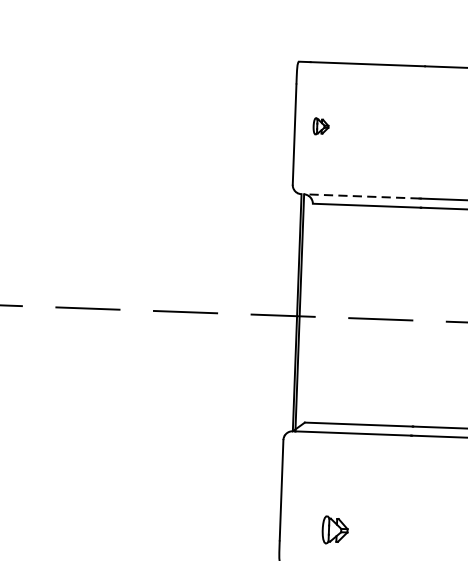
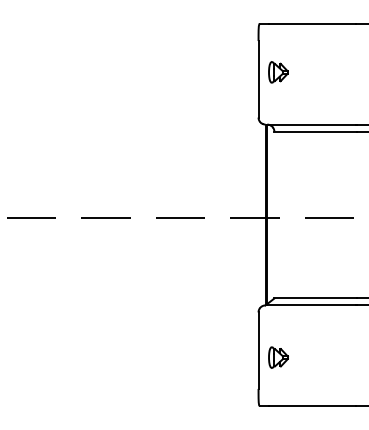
part: (321, 126) -> (278, 72), size x1.67
line: (360, 196) -> (310, 124), dashed -> solid
part: (335, 530) -> (278, 357), moved

